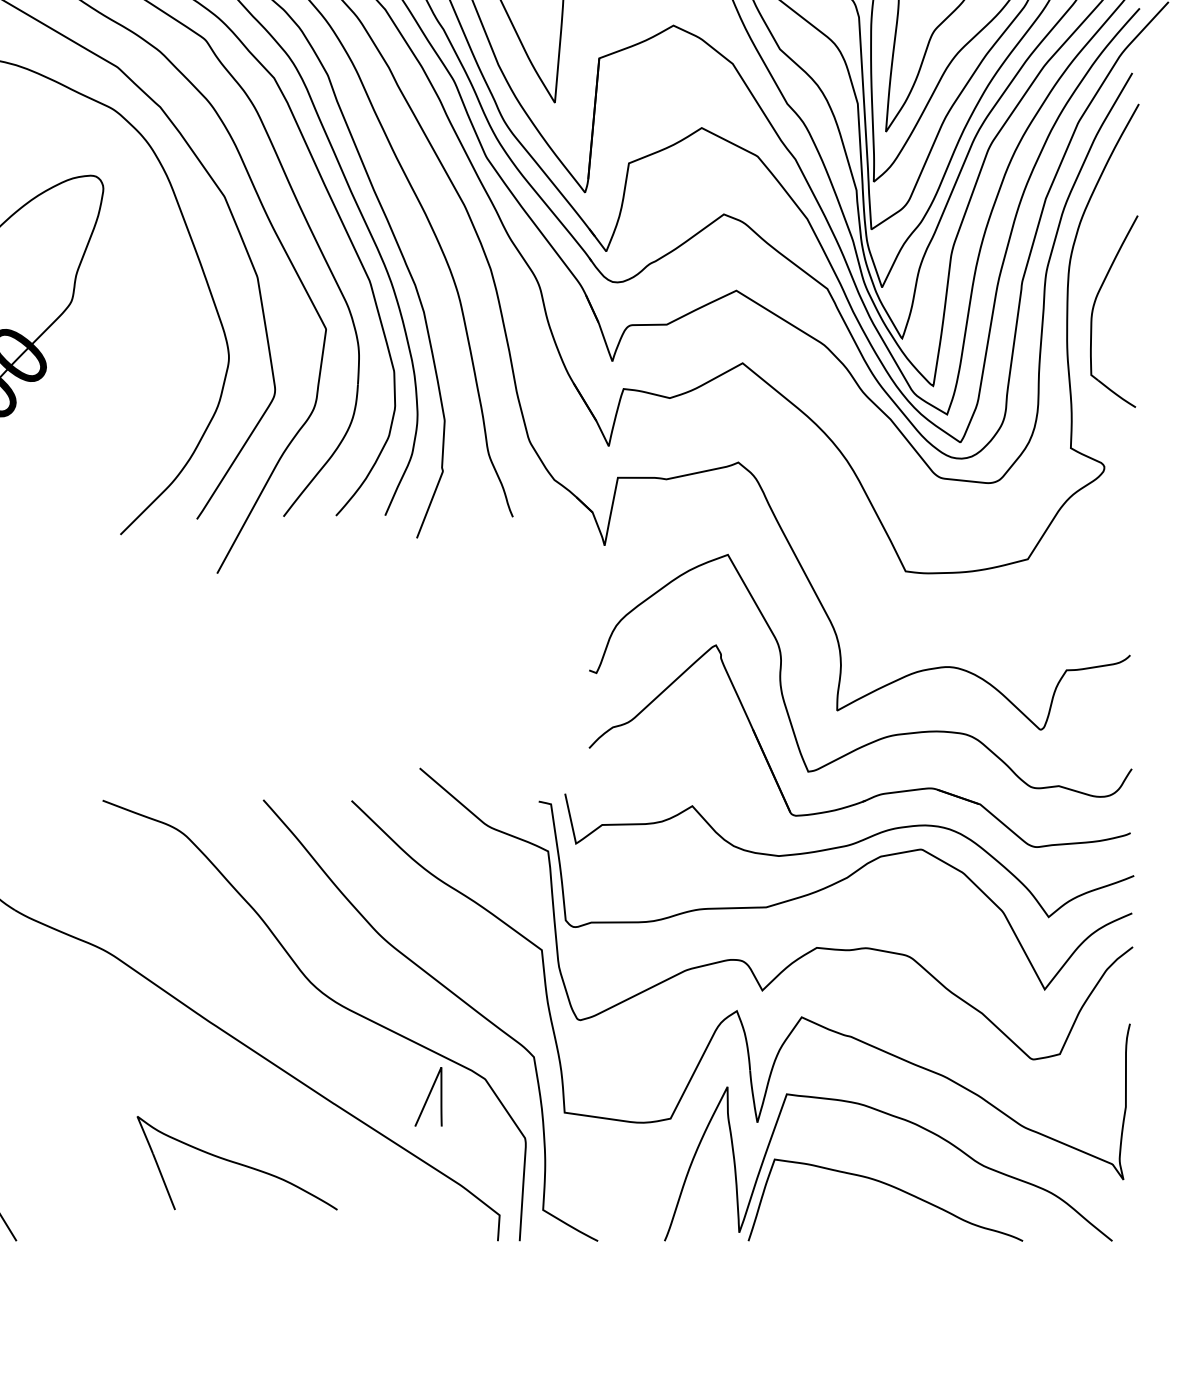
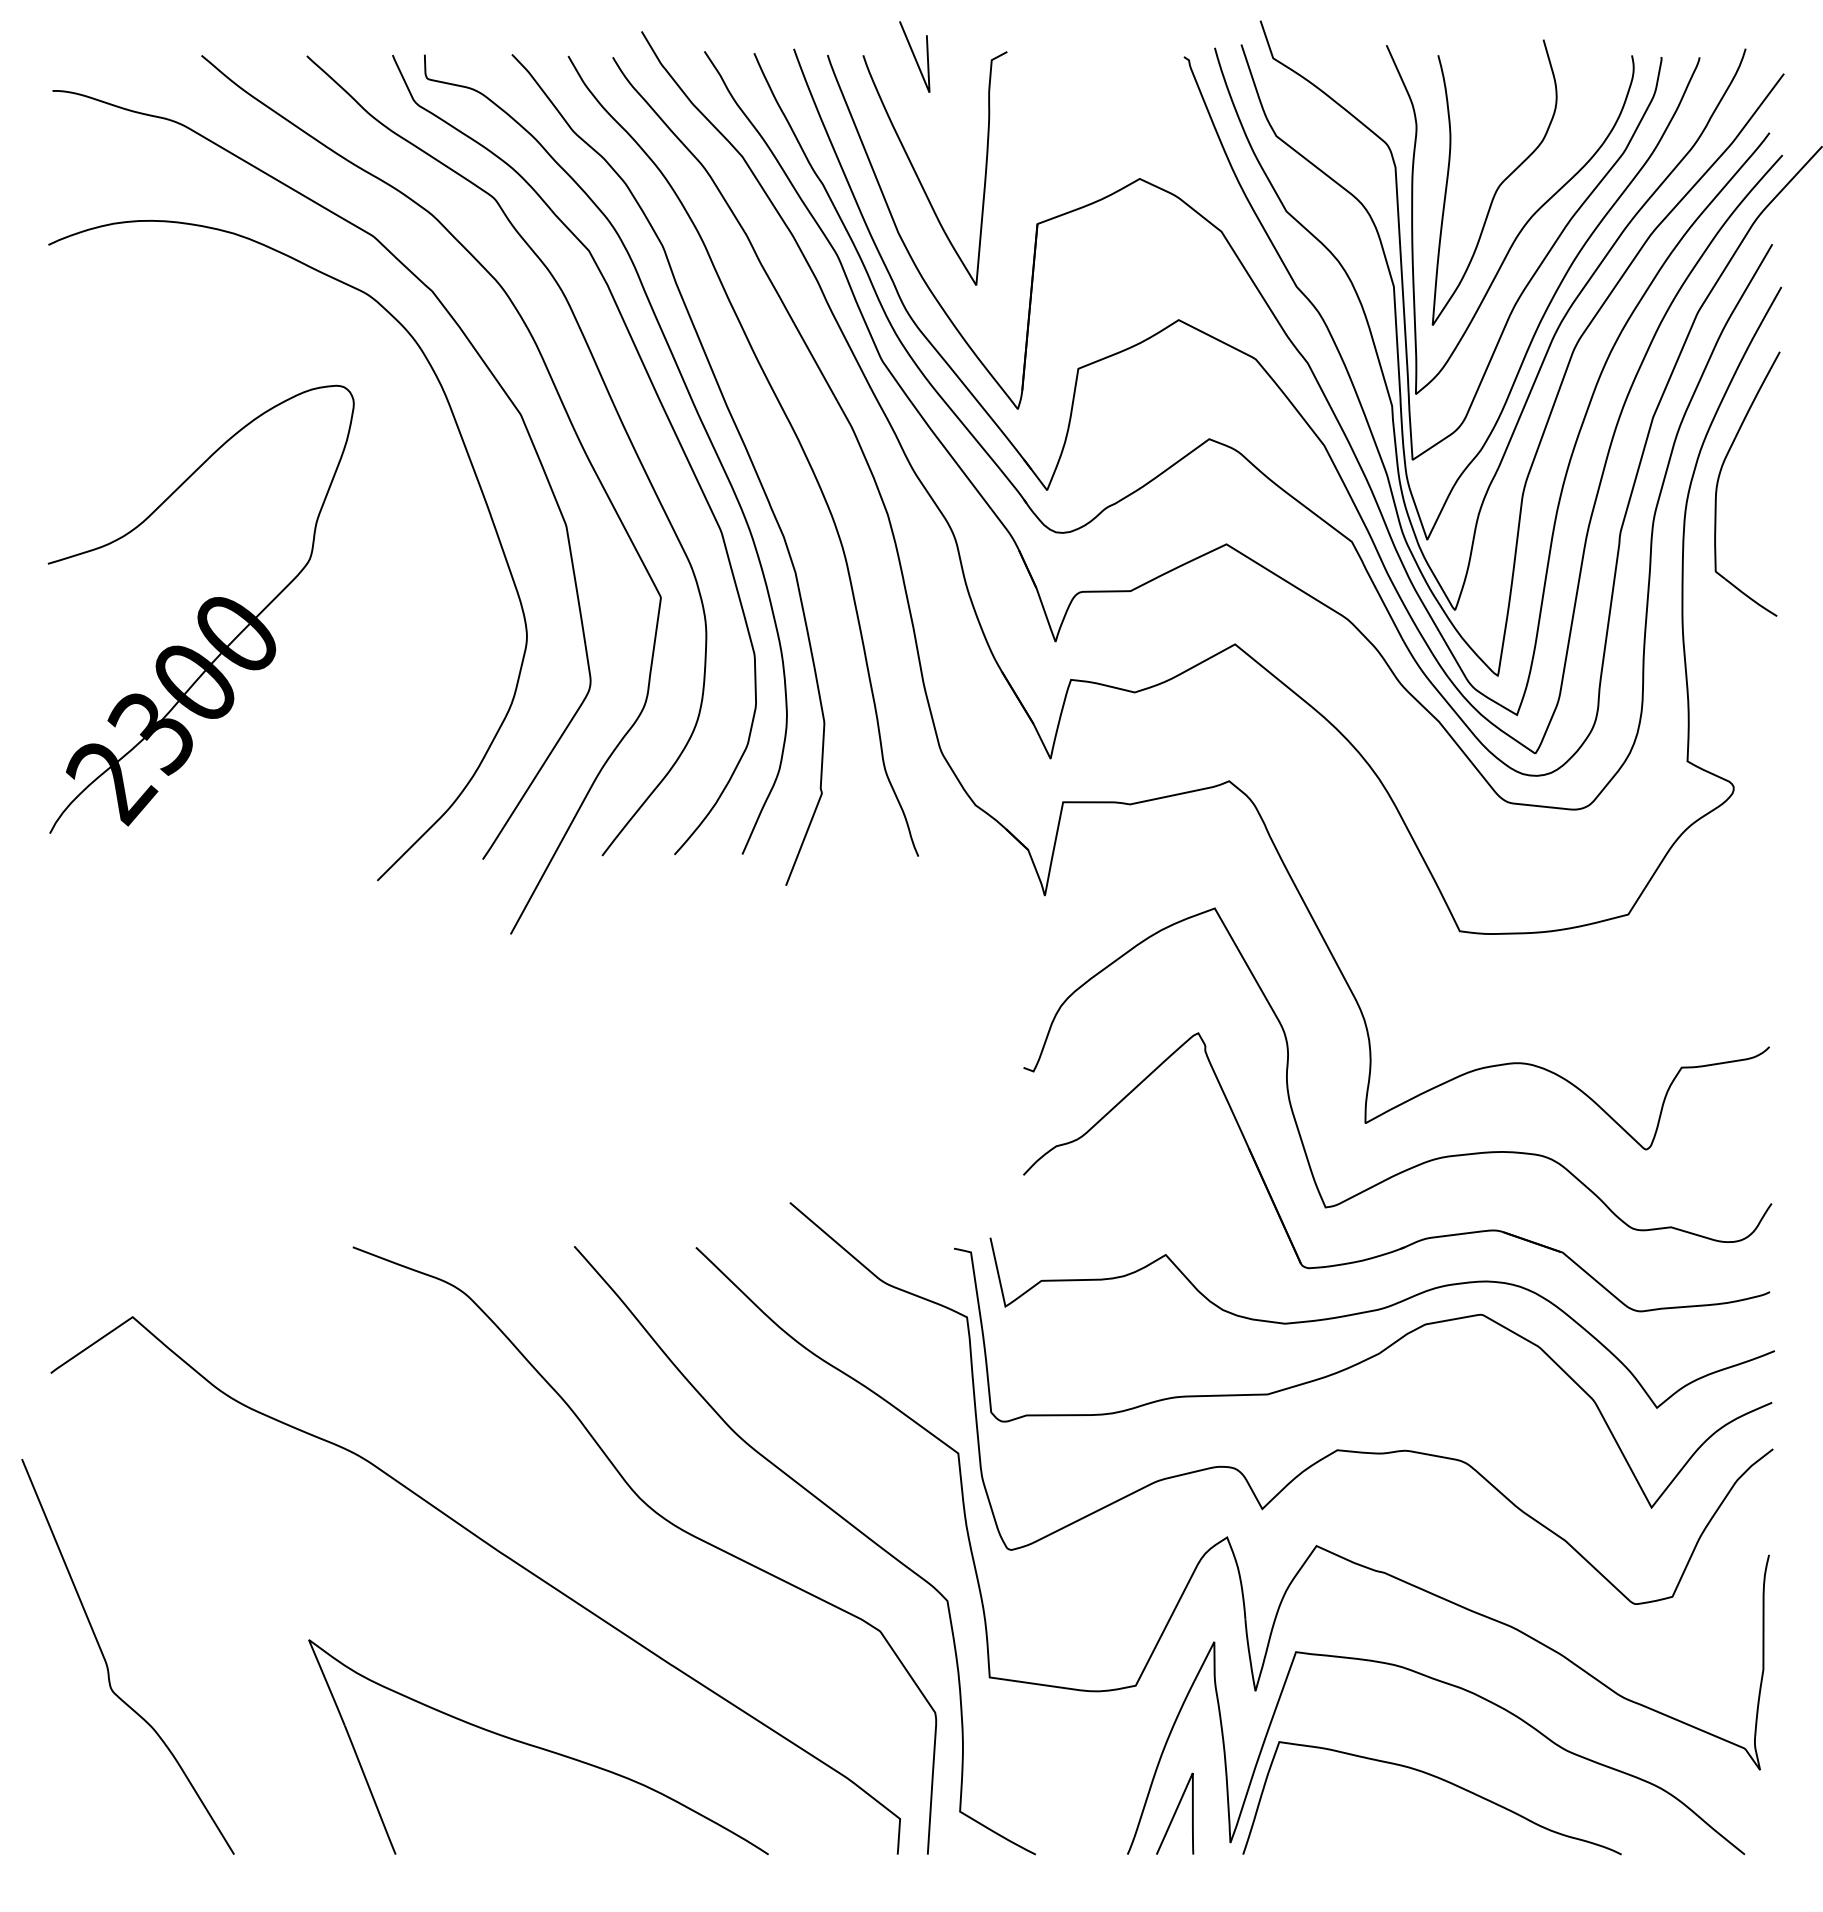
part: (1094, 305) -> (1720, 475), moved
curve: (428, 1096) -> (1175, 1813), moved
part: (237, 1162) -> (538, 1746), size x1.67

